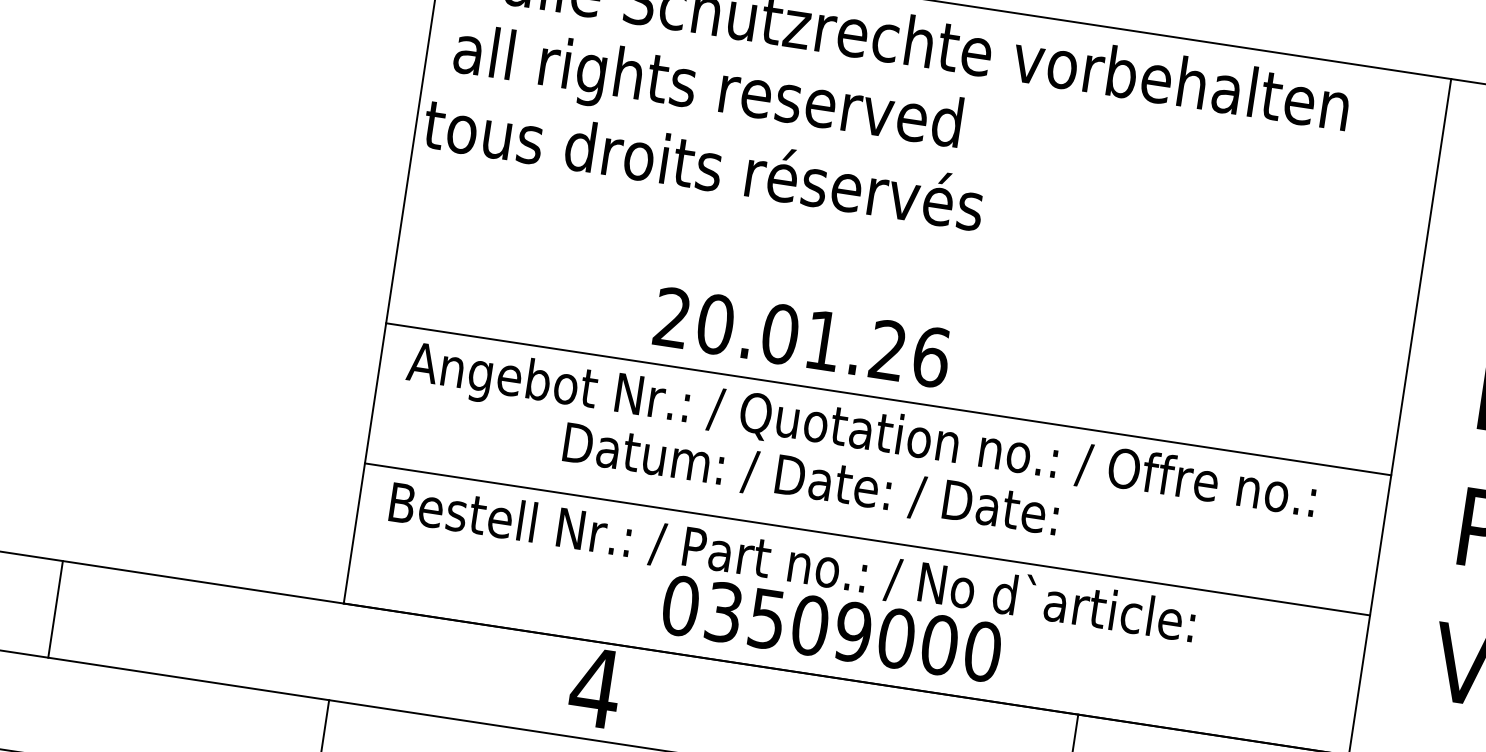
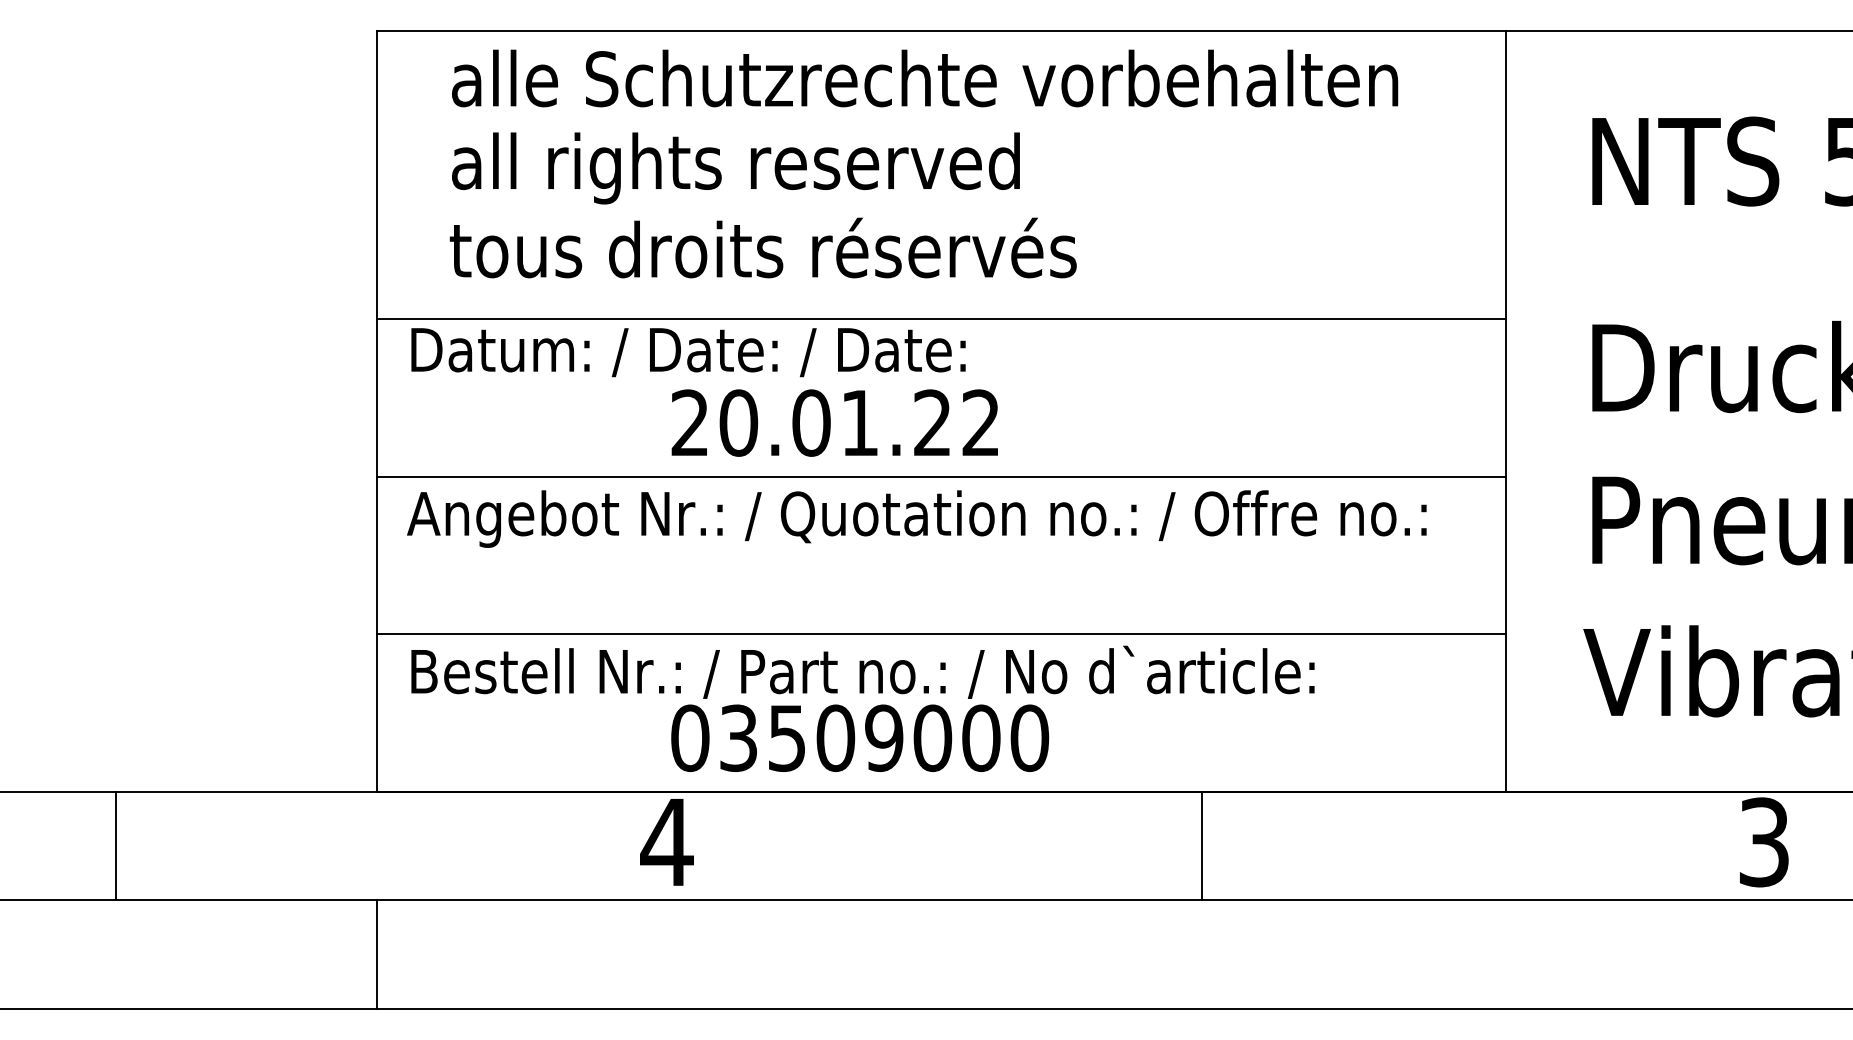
text: (706, 91) -> (735, 168), moved
text: (703, 162) -> (762, 247), moved
line: (909, 259) -> (941, 319), added
text: (931, 356) -> (981, 422), 20.01.26 -> 20.01.22
text: (810, 481) -> (688, 352), moved
line: (55, 609) -> (115, 845), moved
text: (832, 628) -> (860, 737), moved

